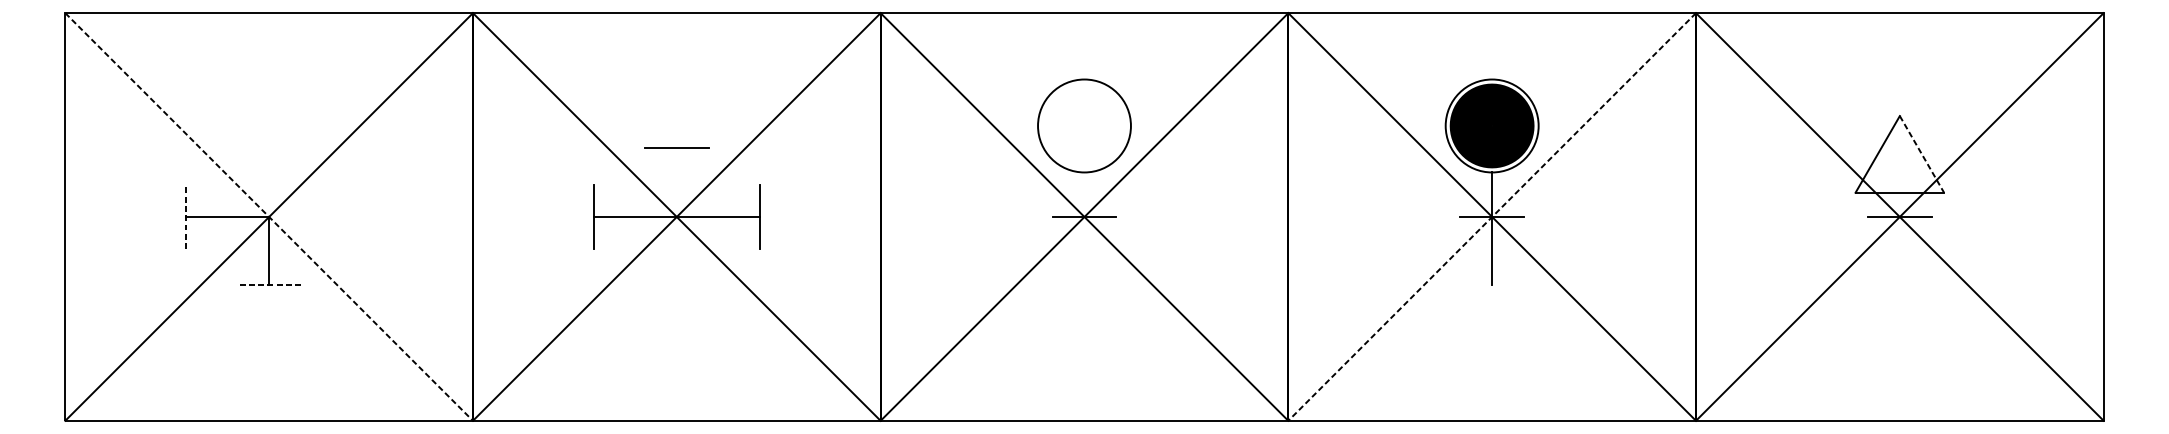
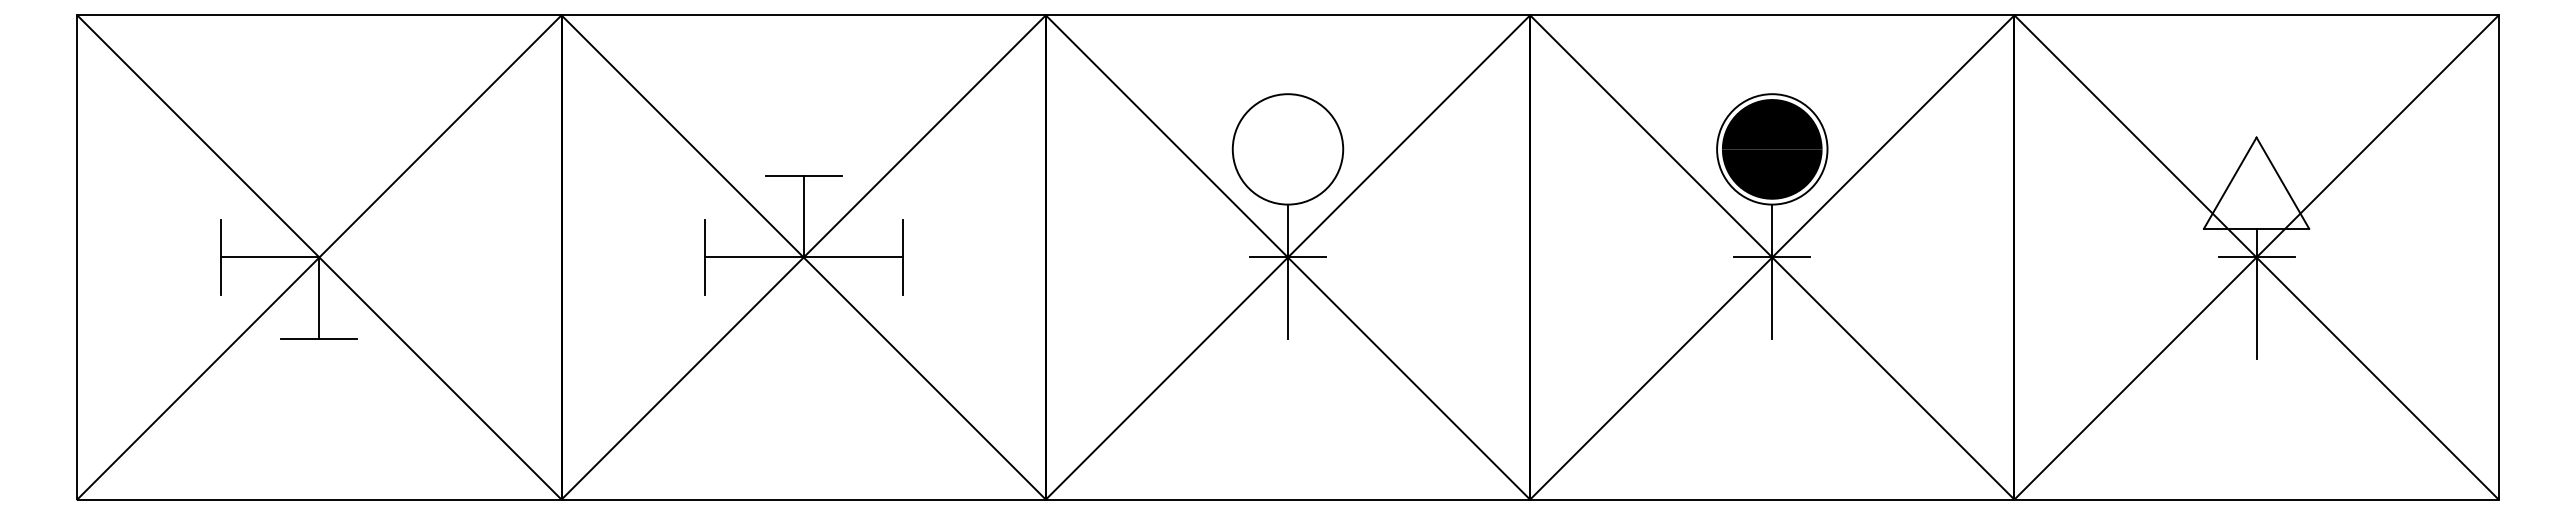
line: (1921, 154) -> (2282, 183), dashed -> solid
line: (676, 182) -> (803, 216), added
line: (185, 217) -> (220, 257), dashed -> solid
line: (269, 217) -> (319, 257), dashed -> solid
line: (1491, 217) -> (1771, 257), dashed -> solid
line: (1084, 228) -> (1288, 271), added
line: (1899, 247) -> (2256, 293), added
line: (269, 285) -> (319, 338), dashed -> solid

